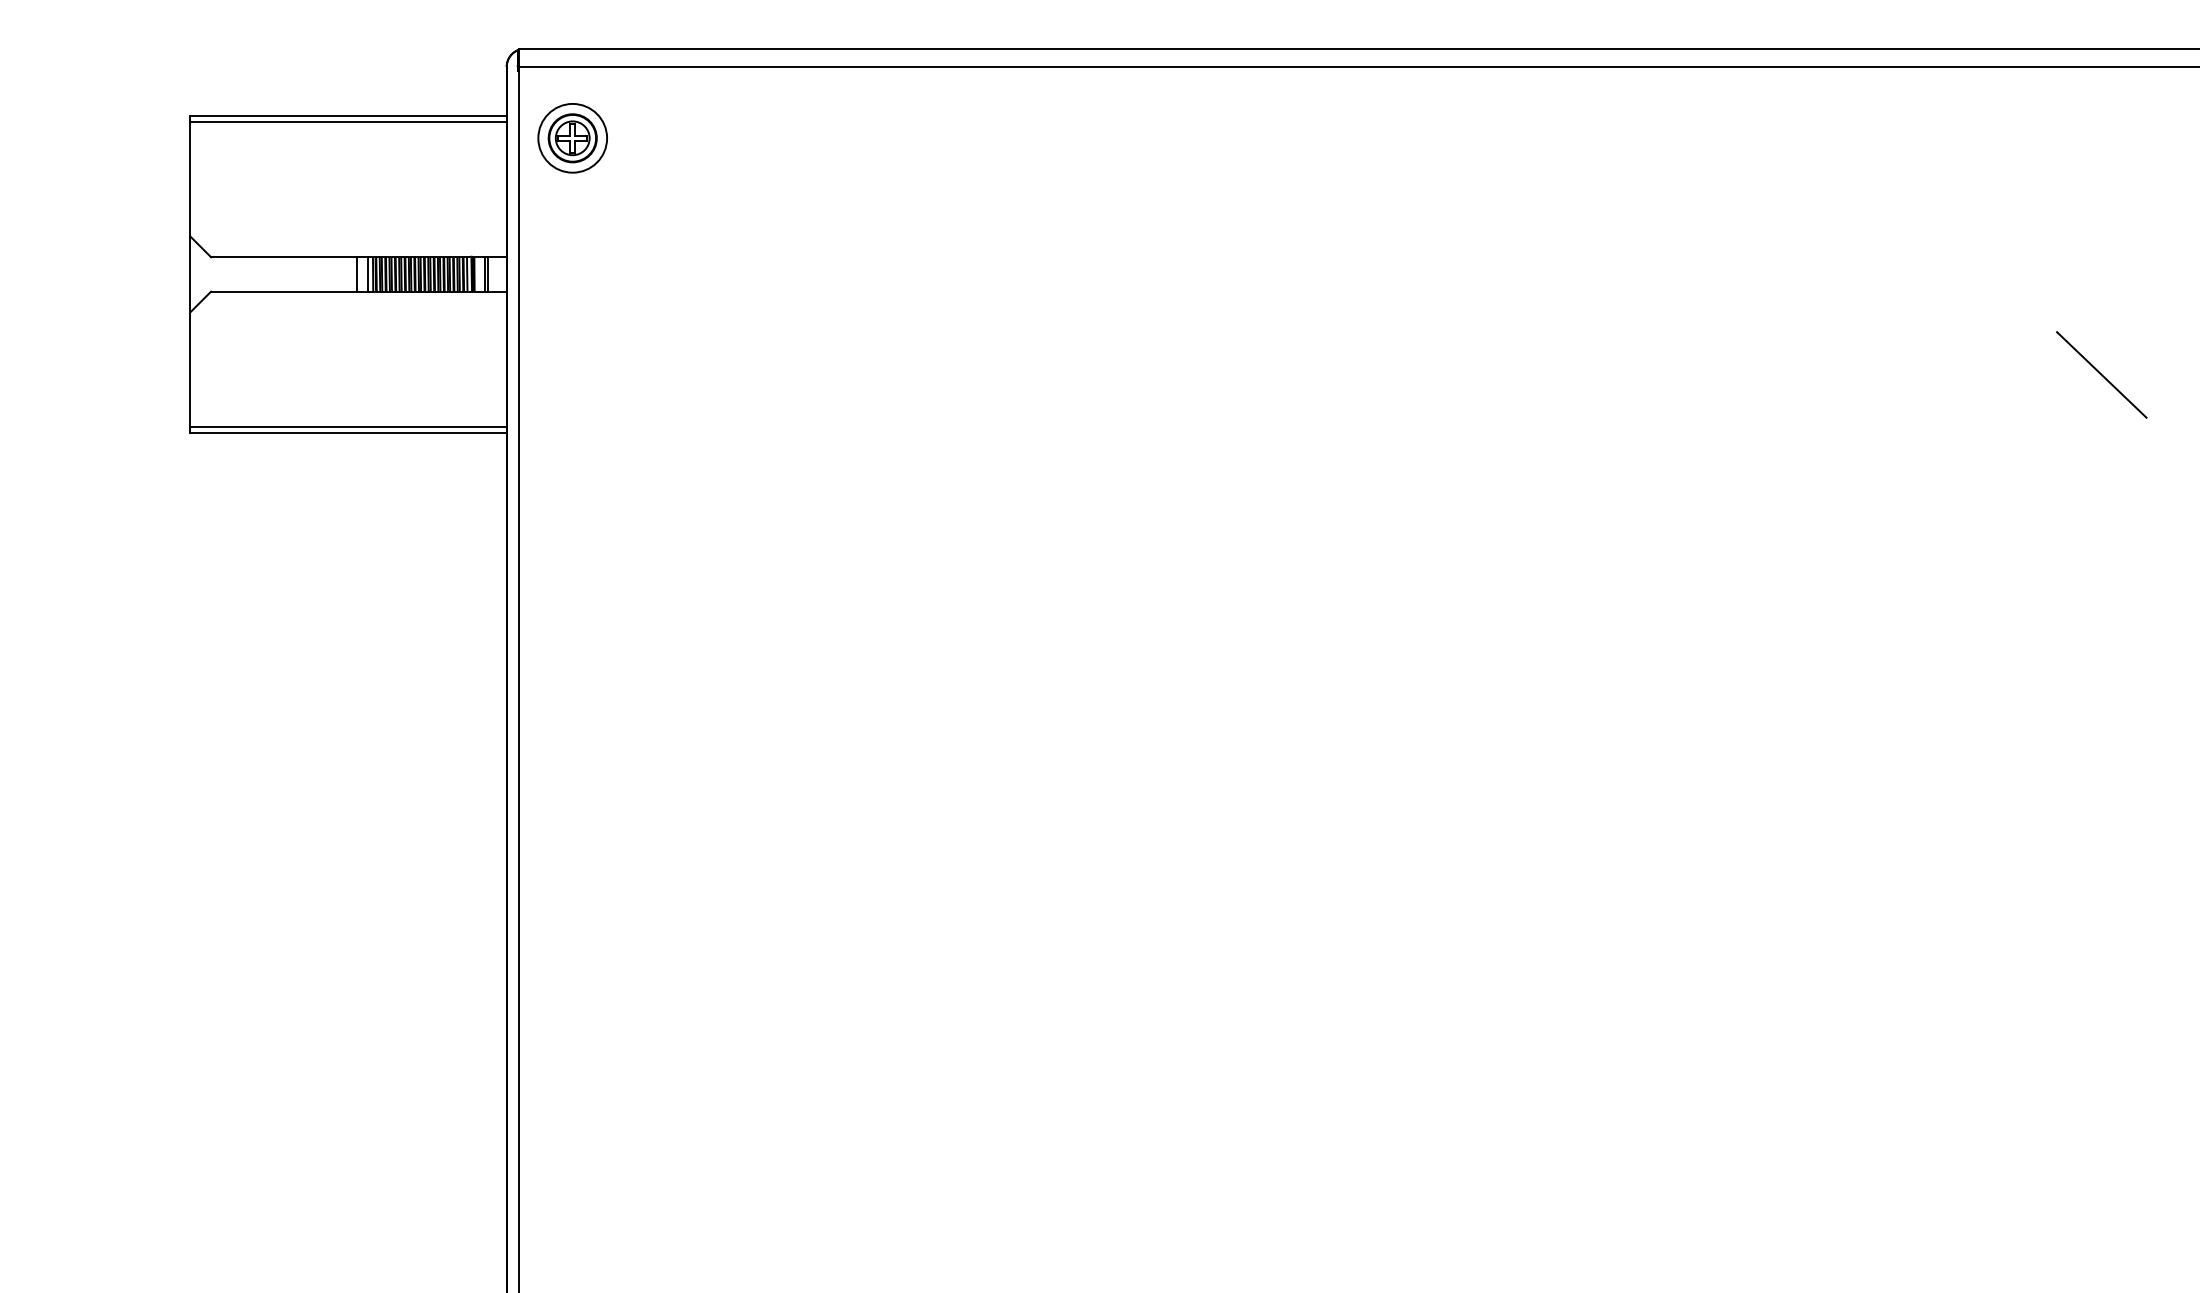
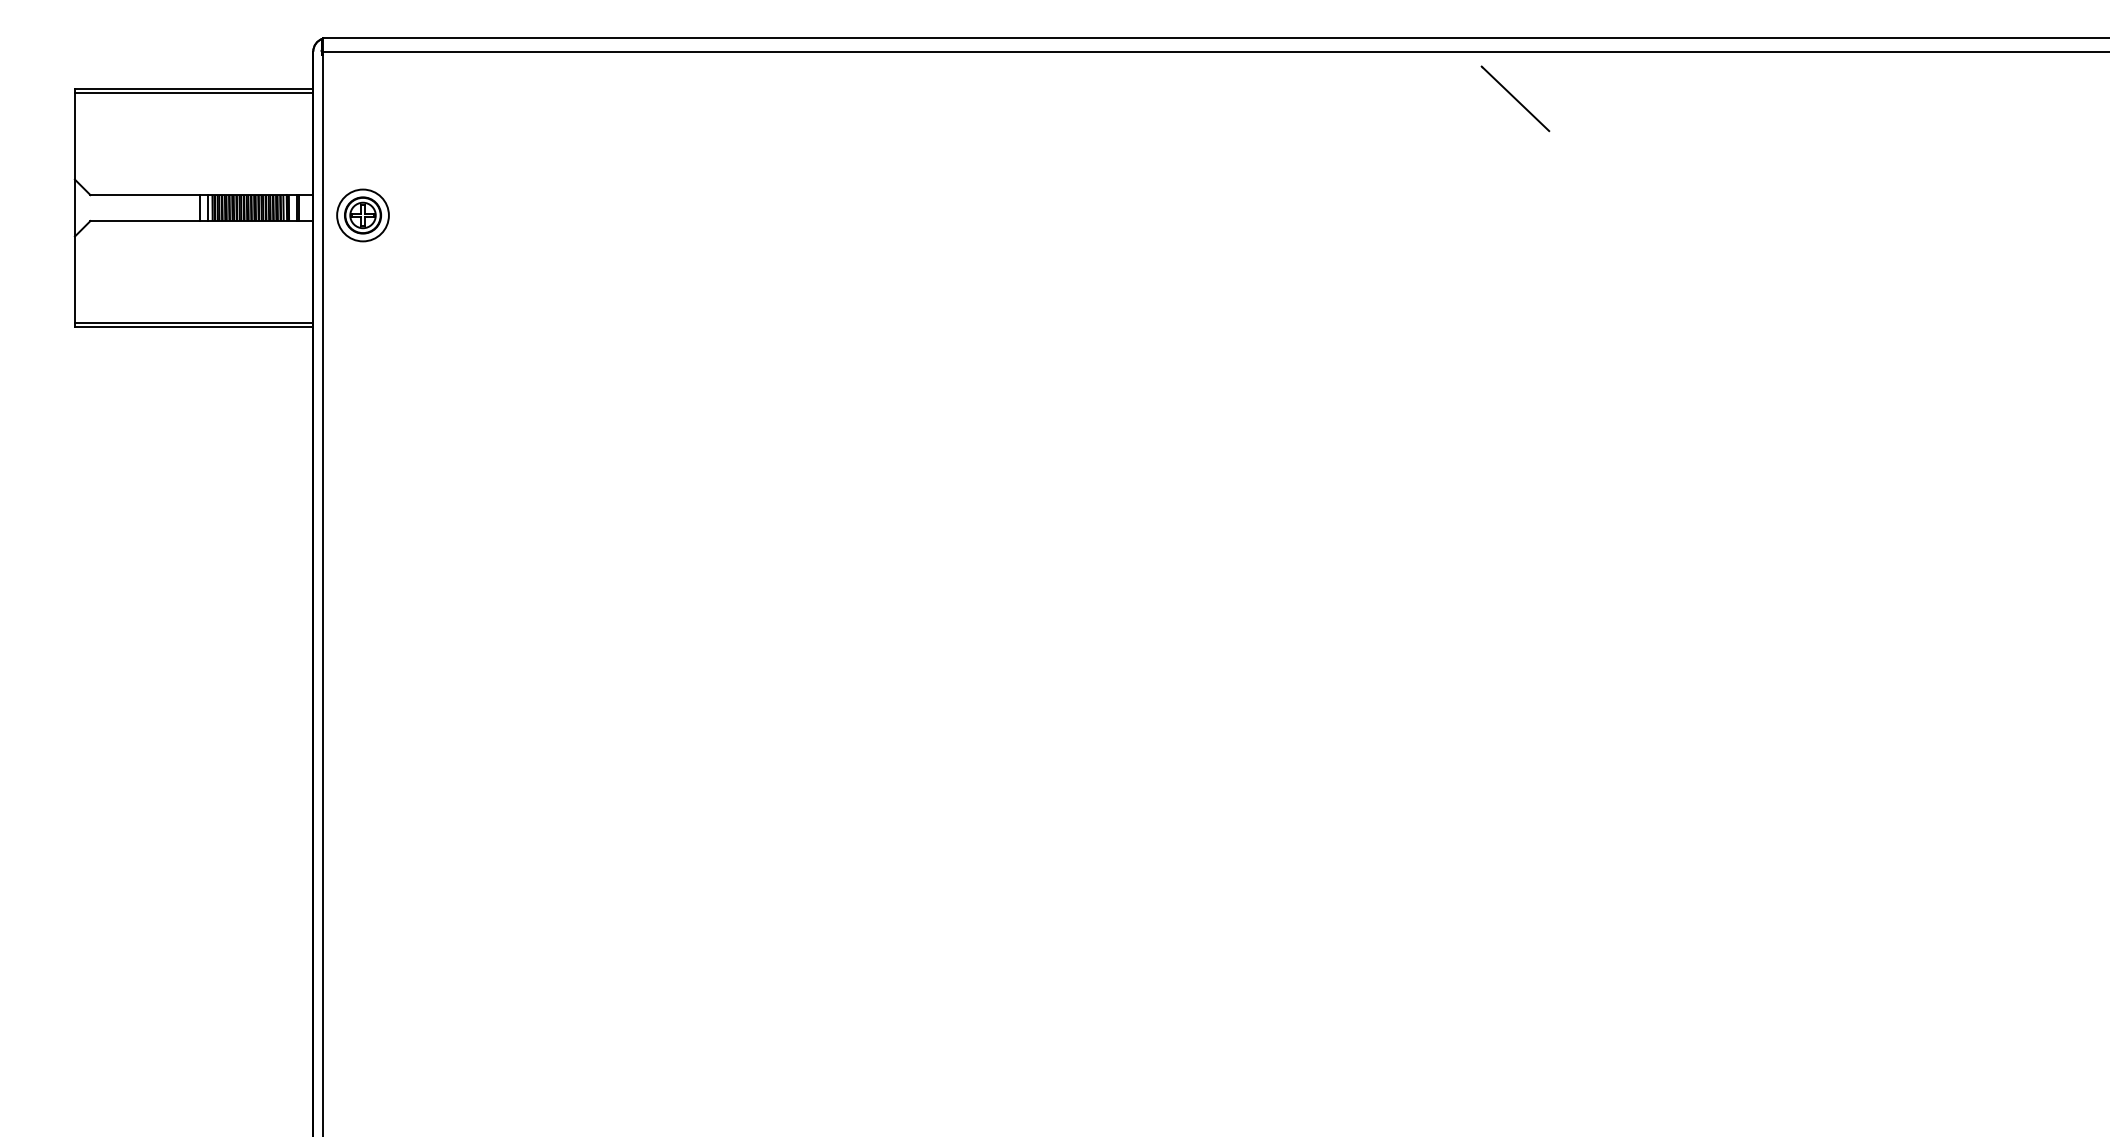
part: (572, 138) -> (362, 215), moved
line: (2101, 374) -> (1515, 98), moved

